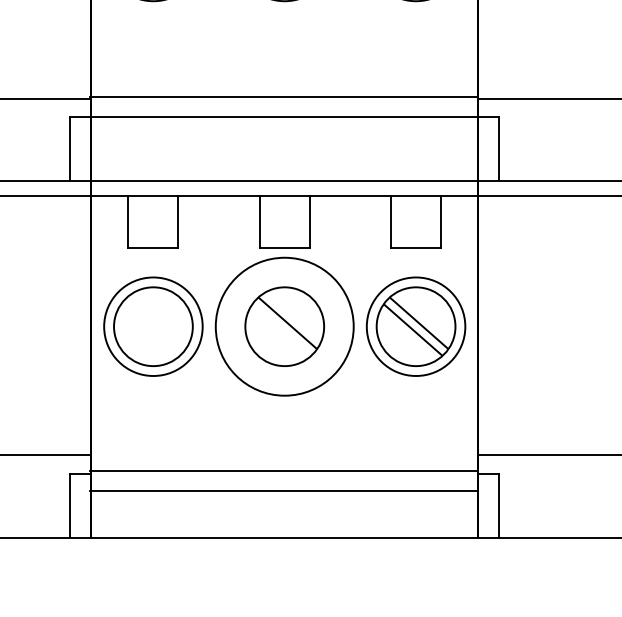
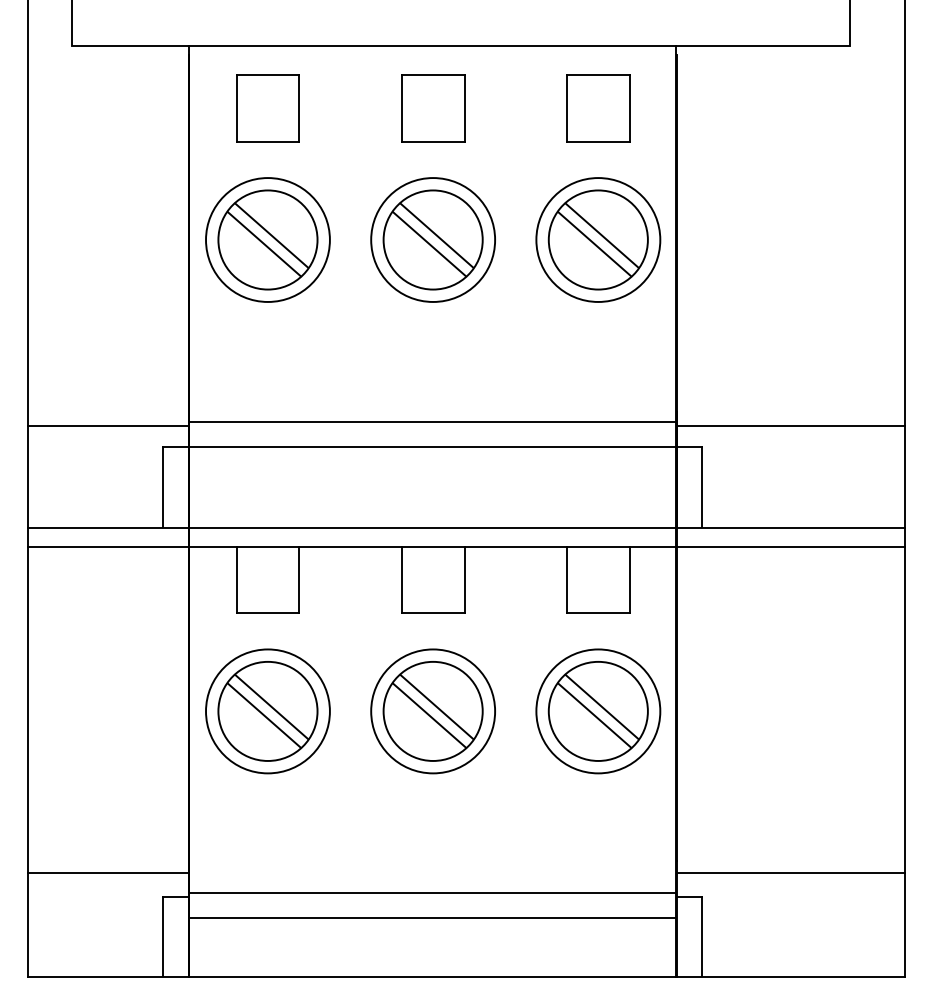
line: (156, 322) -> (271, 706), added
circle: (285, 326) -> (433, 711), size x0.71
line: (149, 329) -> (263, 715), added
line: (281, 329) -> (428, 715), added

